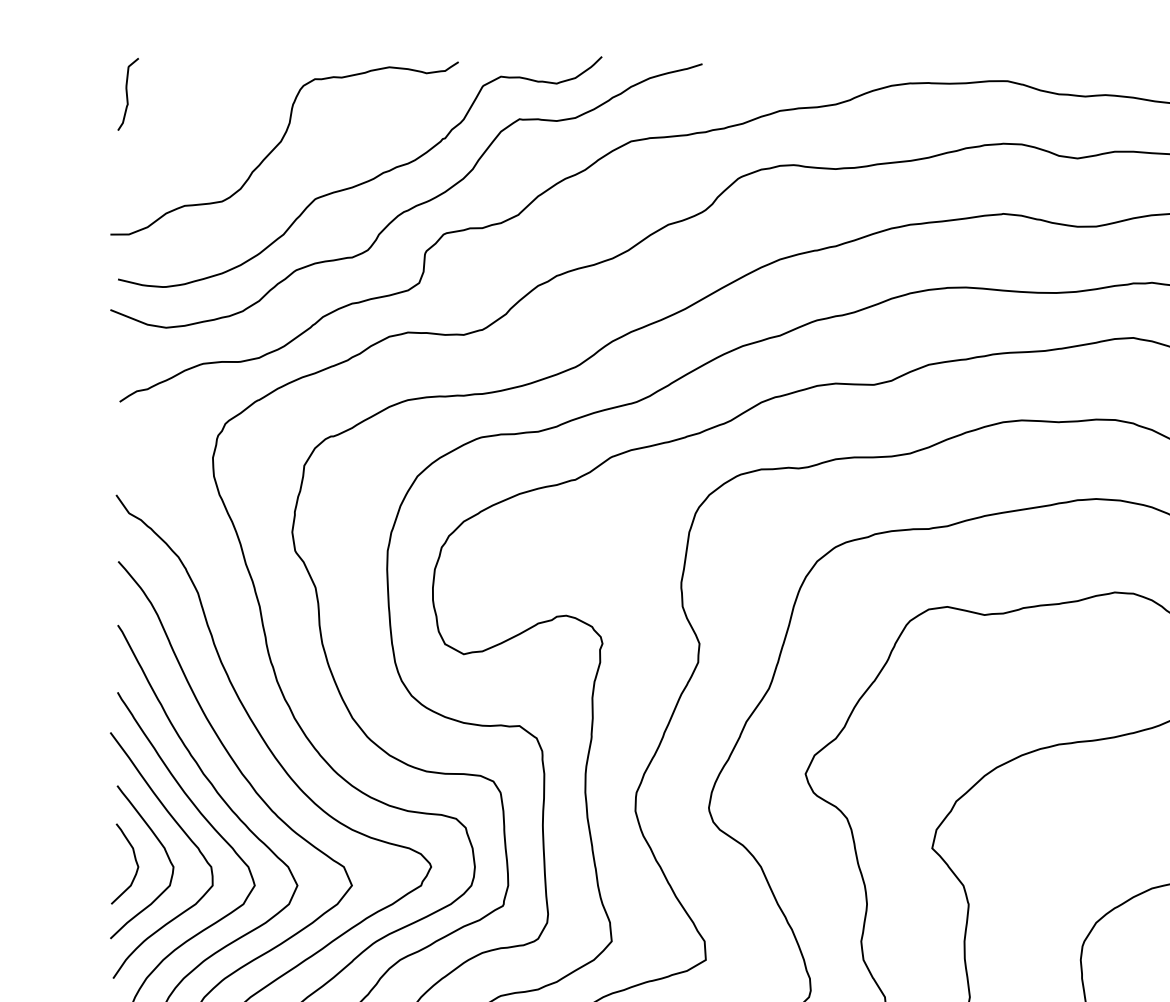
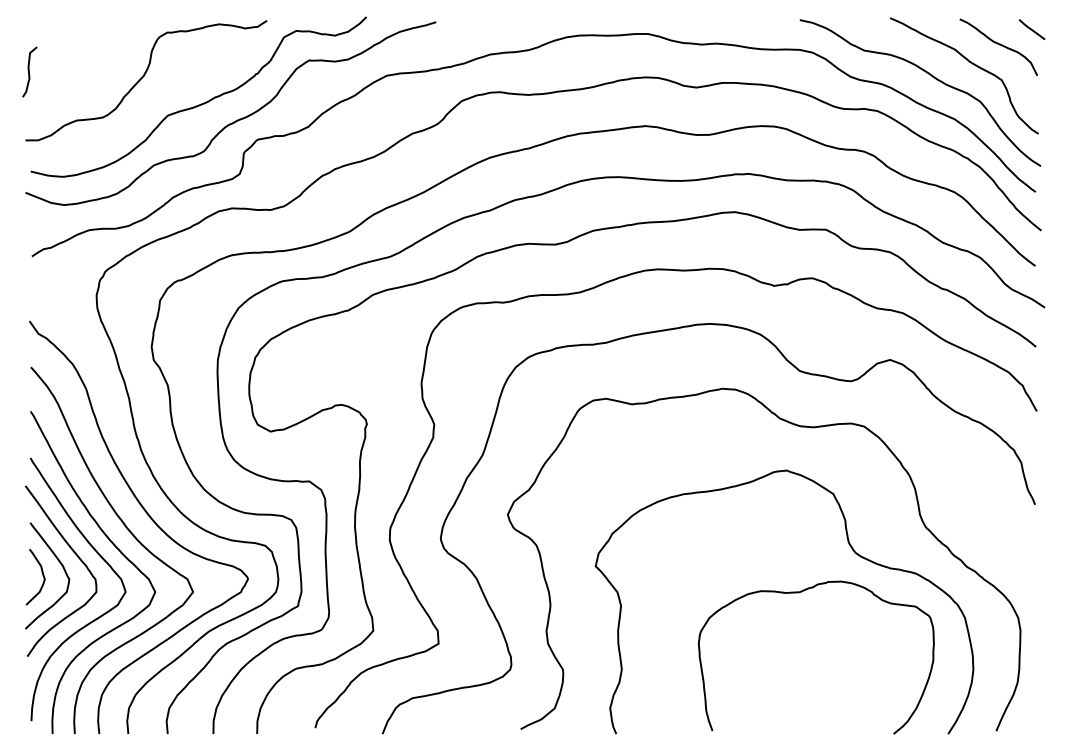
curve: (127, 93) -> (29, 71), moved

